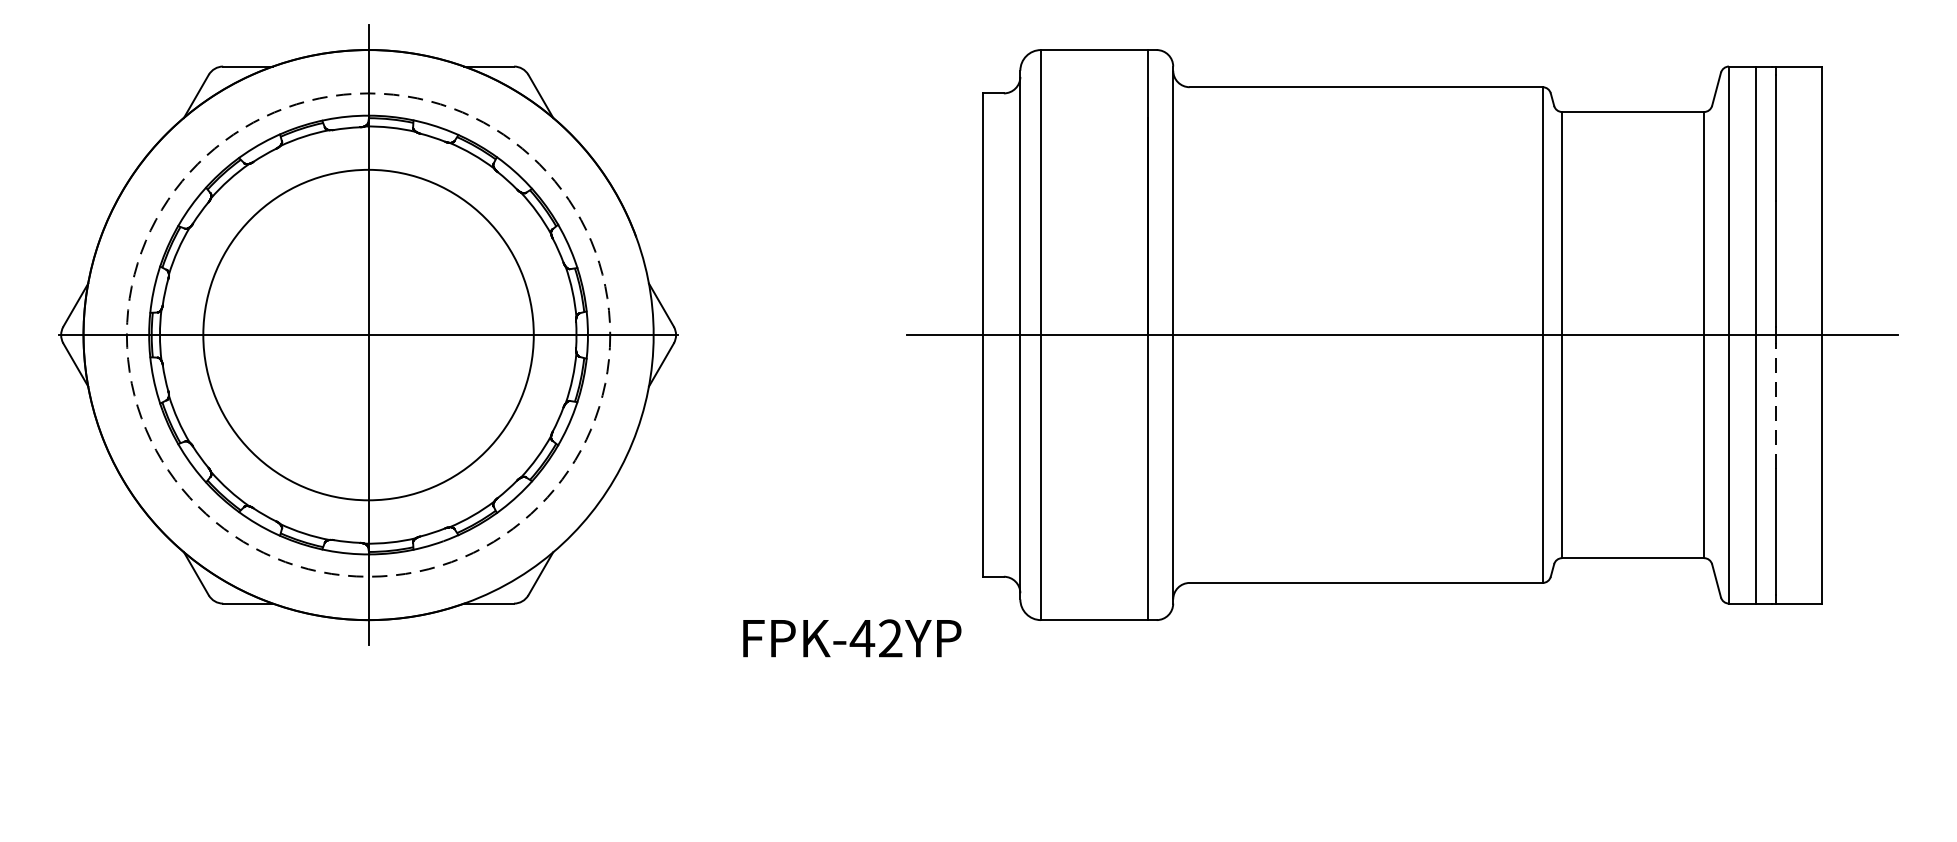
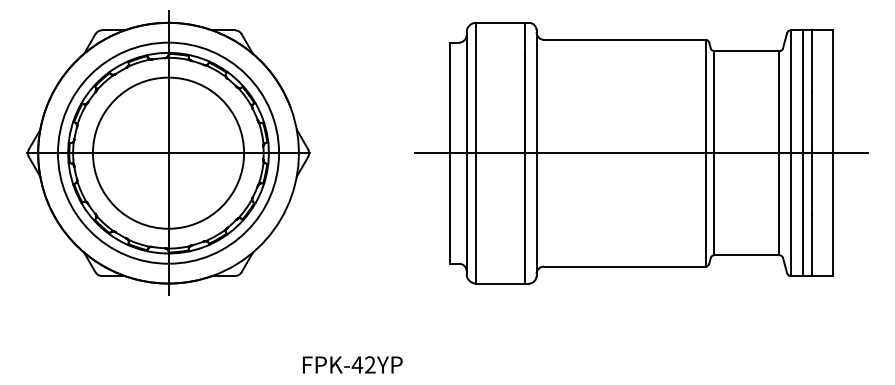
circle: (368, 333) -> (168, 152), dashed -> solid
line: (1776, 405) -> (812, 185), dashed -> solid
text: (851, 637) -> (352, 364), moved

